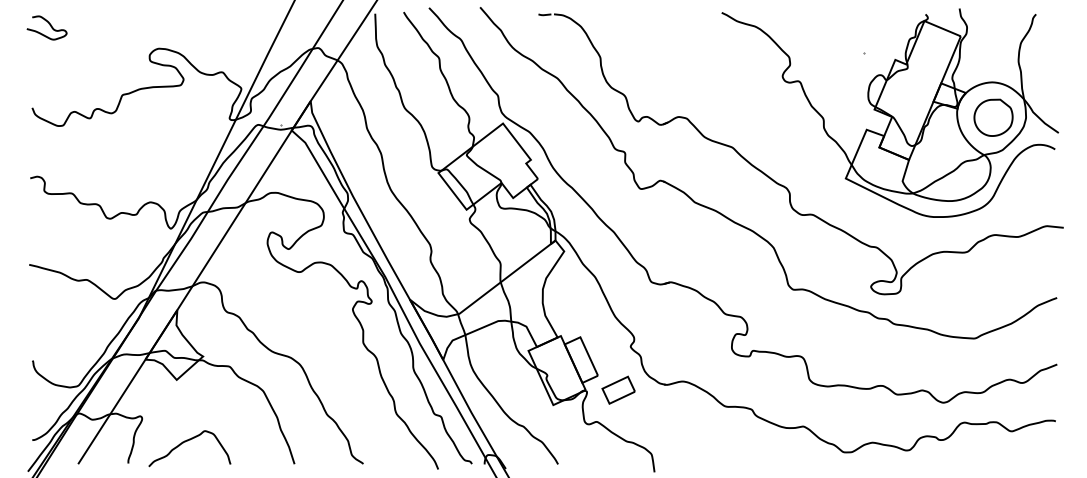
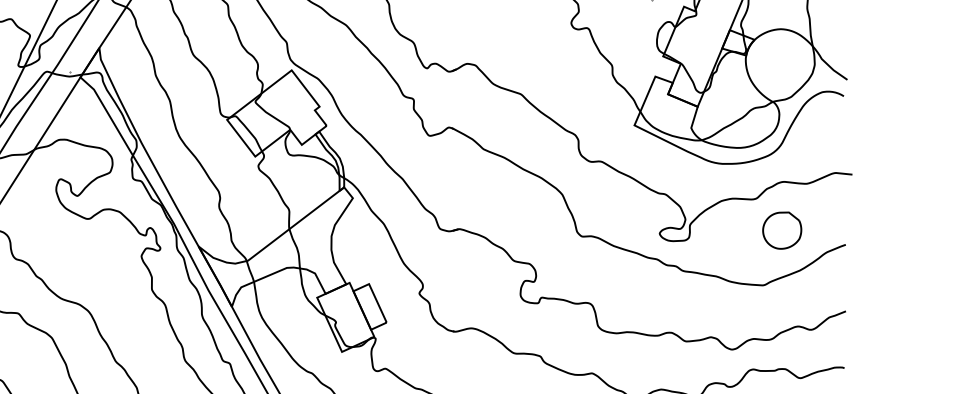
part: (993, 117) -> (782, 230), moved
part: (618, 389) -> (407, 336), removed

